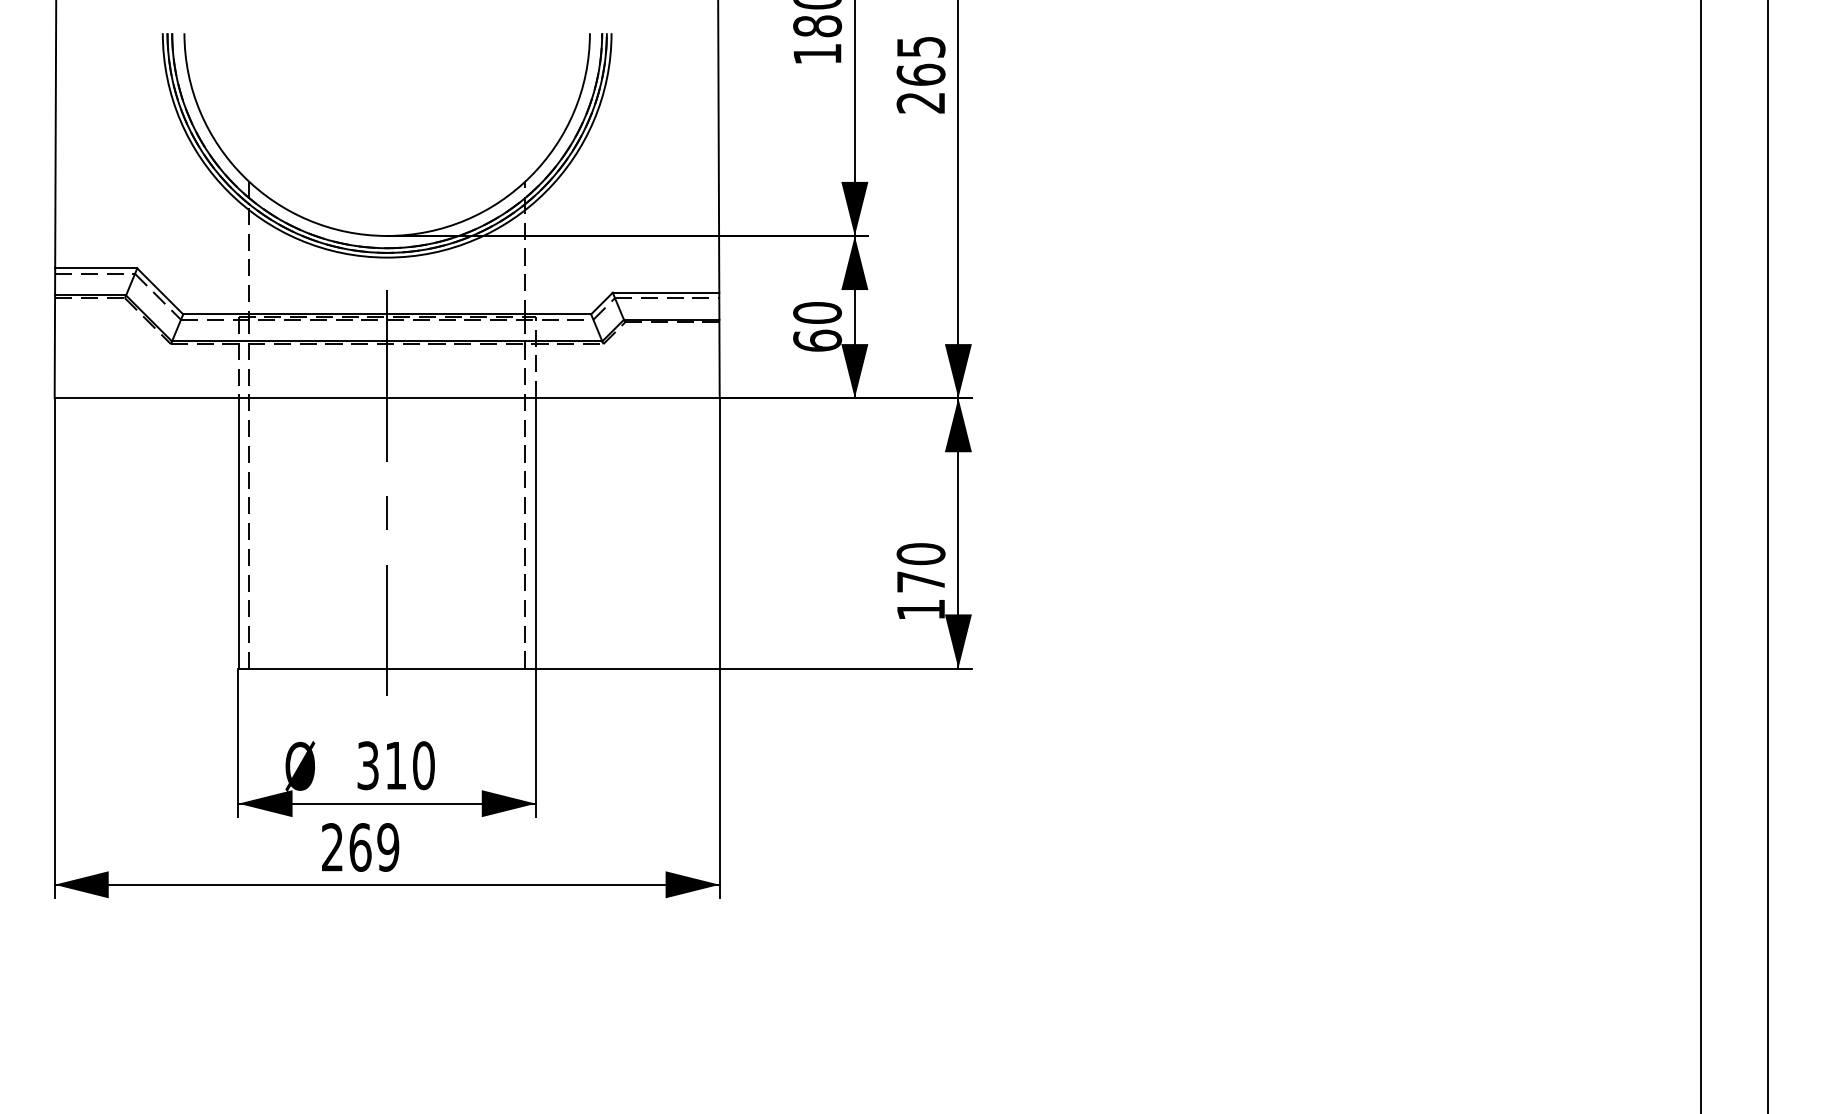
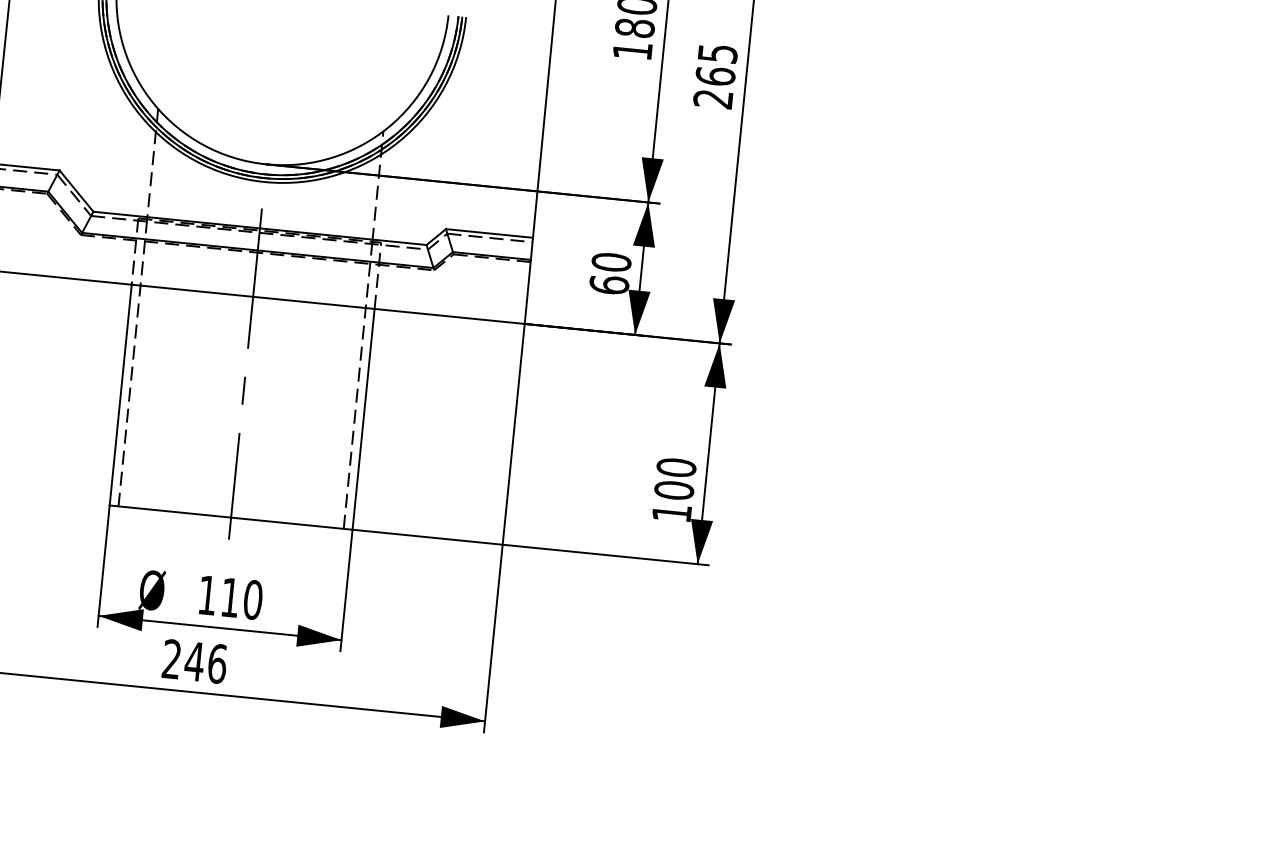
text: (920, 581) -> (673, 490), 170 -> 100
text: (367, 765) -> (207, 595), 310 -> 110
text: (373, 847) -> (205, 662), 269 -> 246

